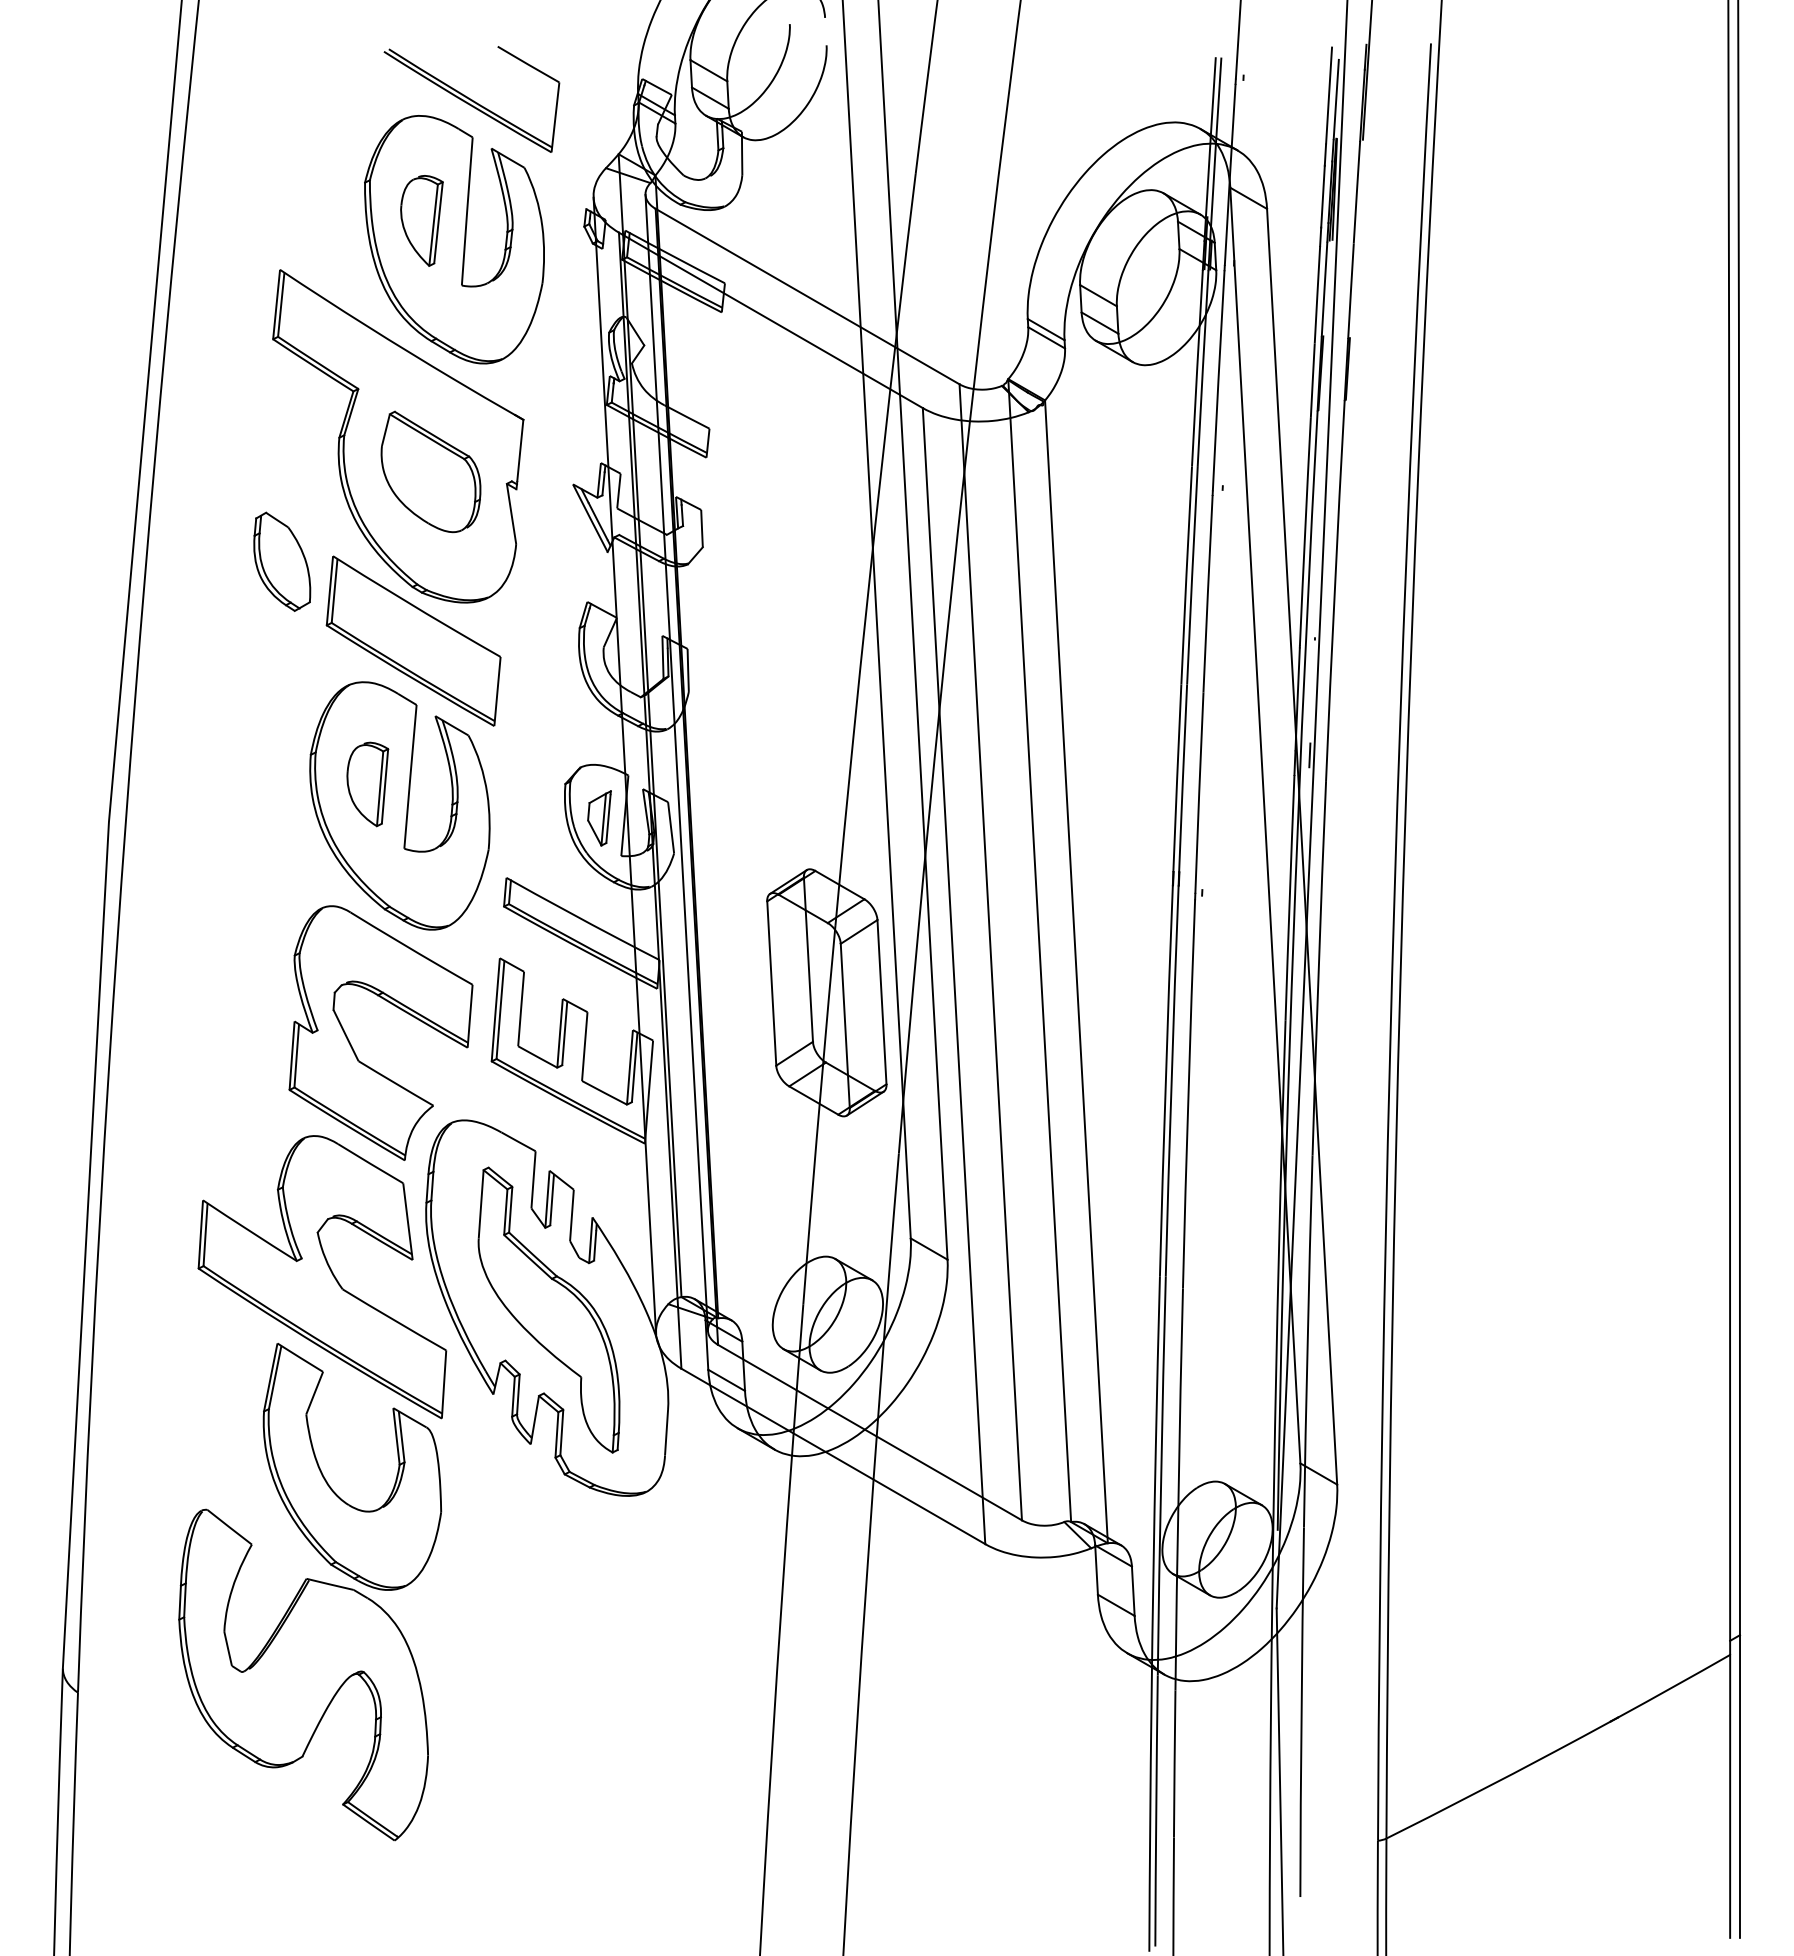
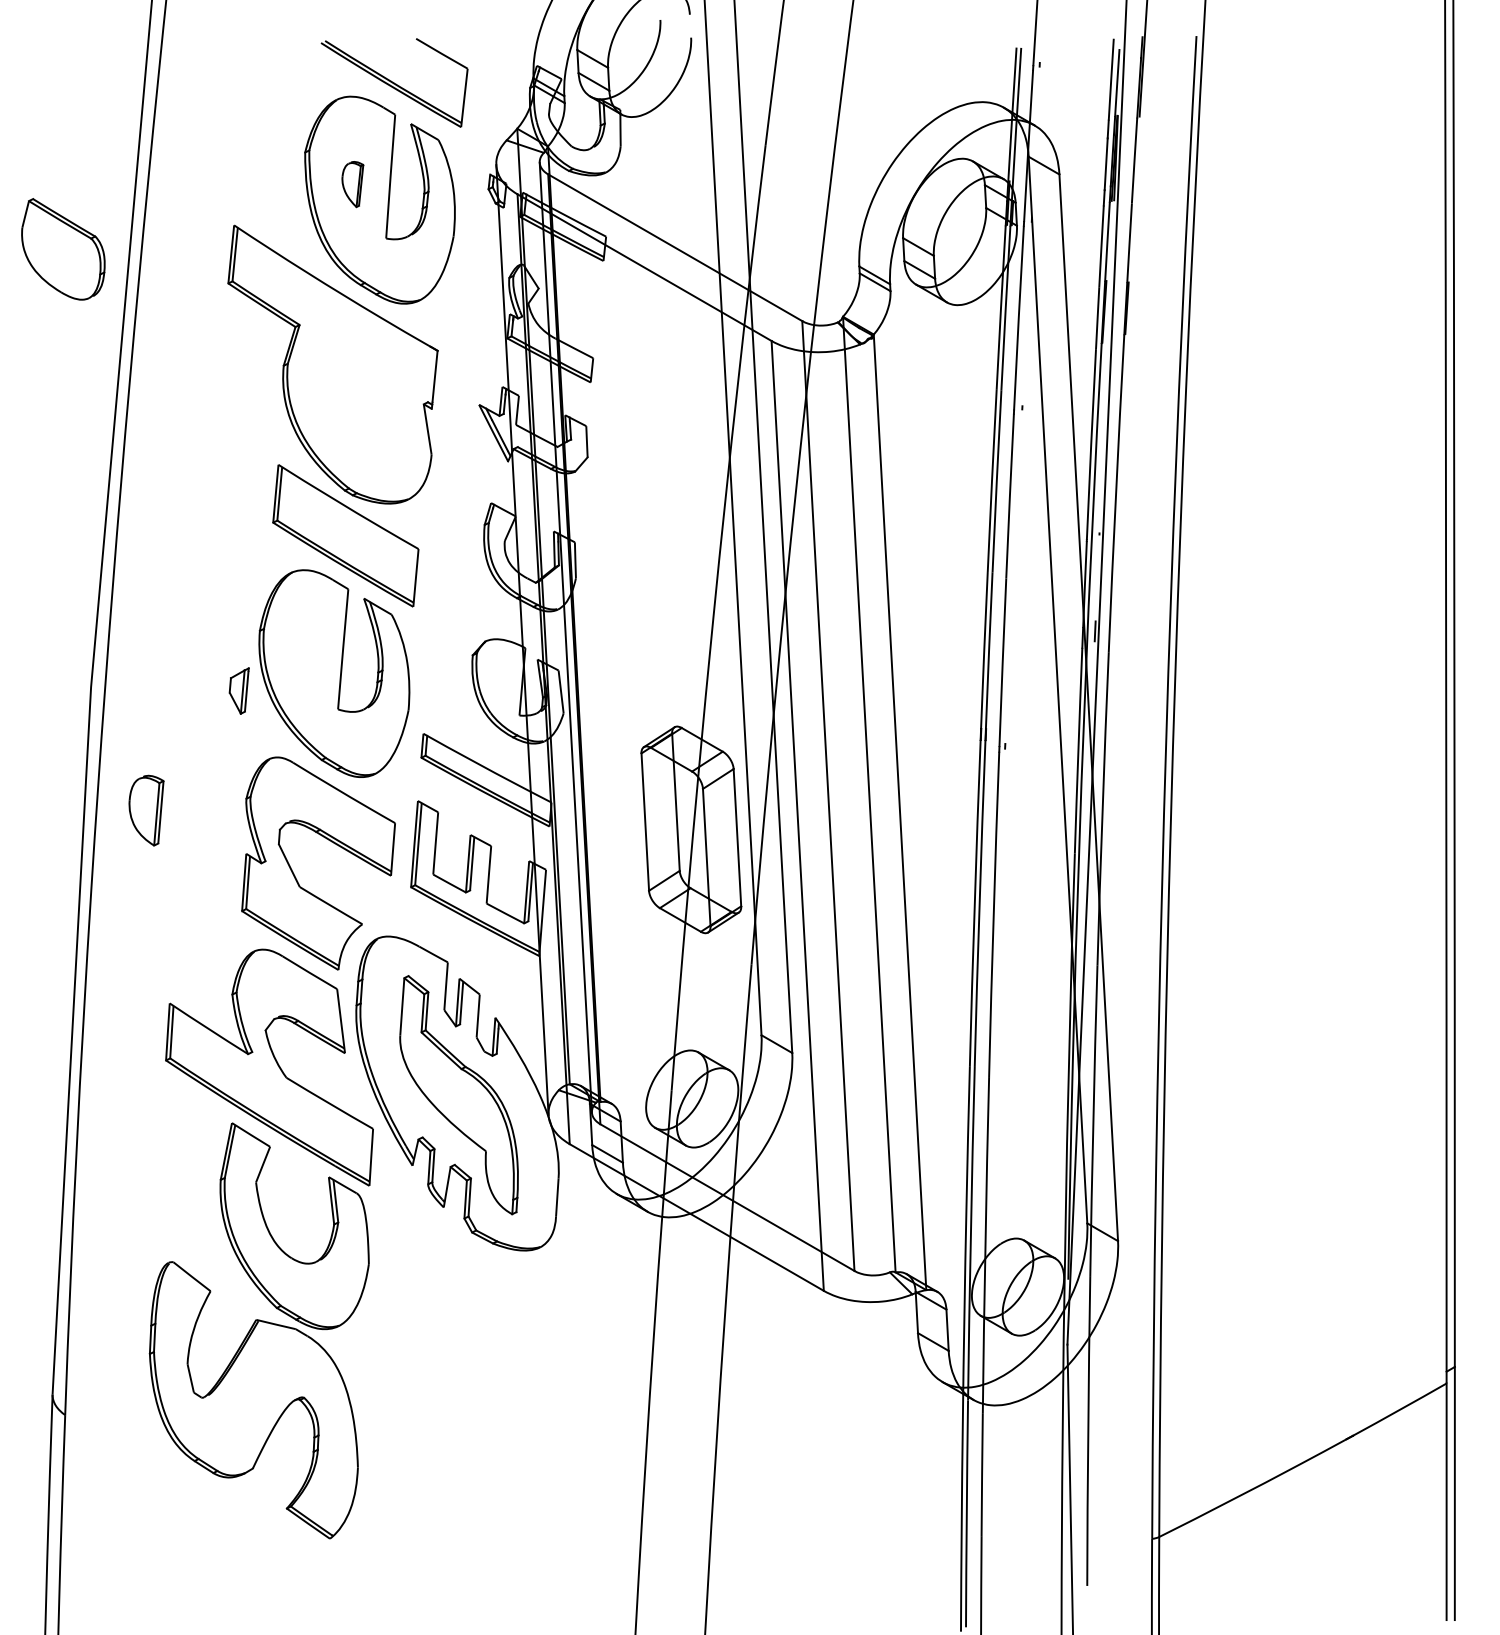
part: (421, 220) -> (352, 184), size x0.6
part: (431, 472) -> (63, 249), moved
part: (281, 561) -> (235, 469), removed
part: (367, 784) -> (146, 810), moved
part: (598, 817) -> (238, 690), moved

